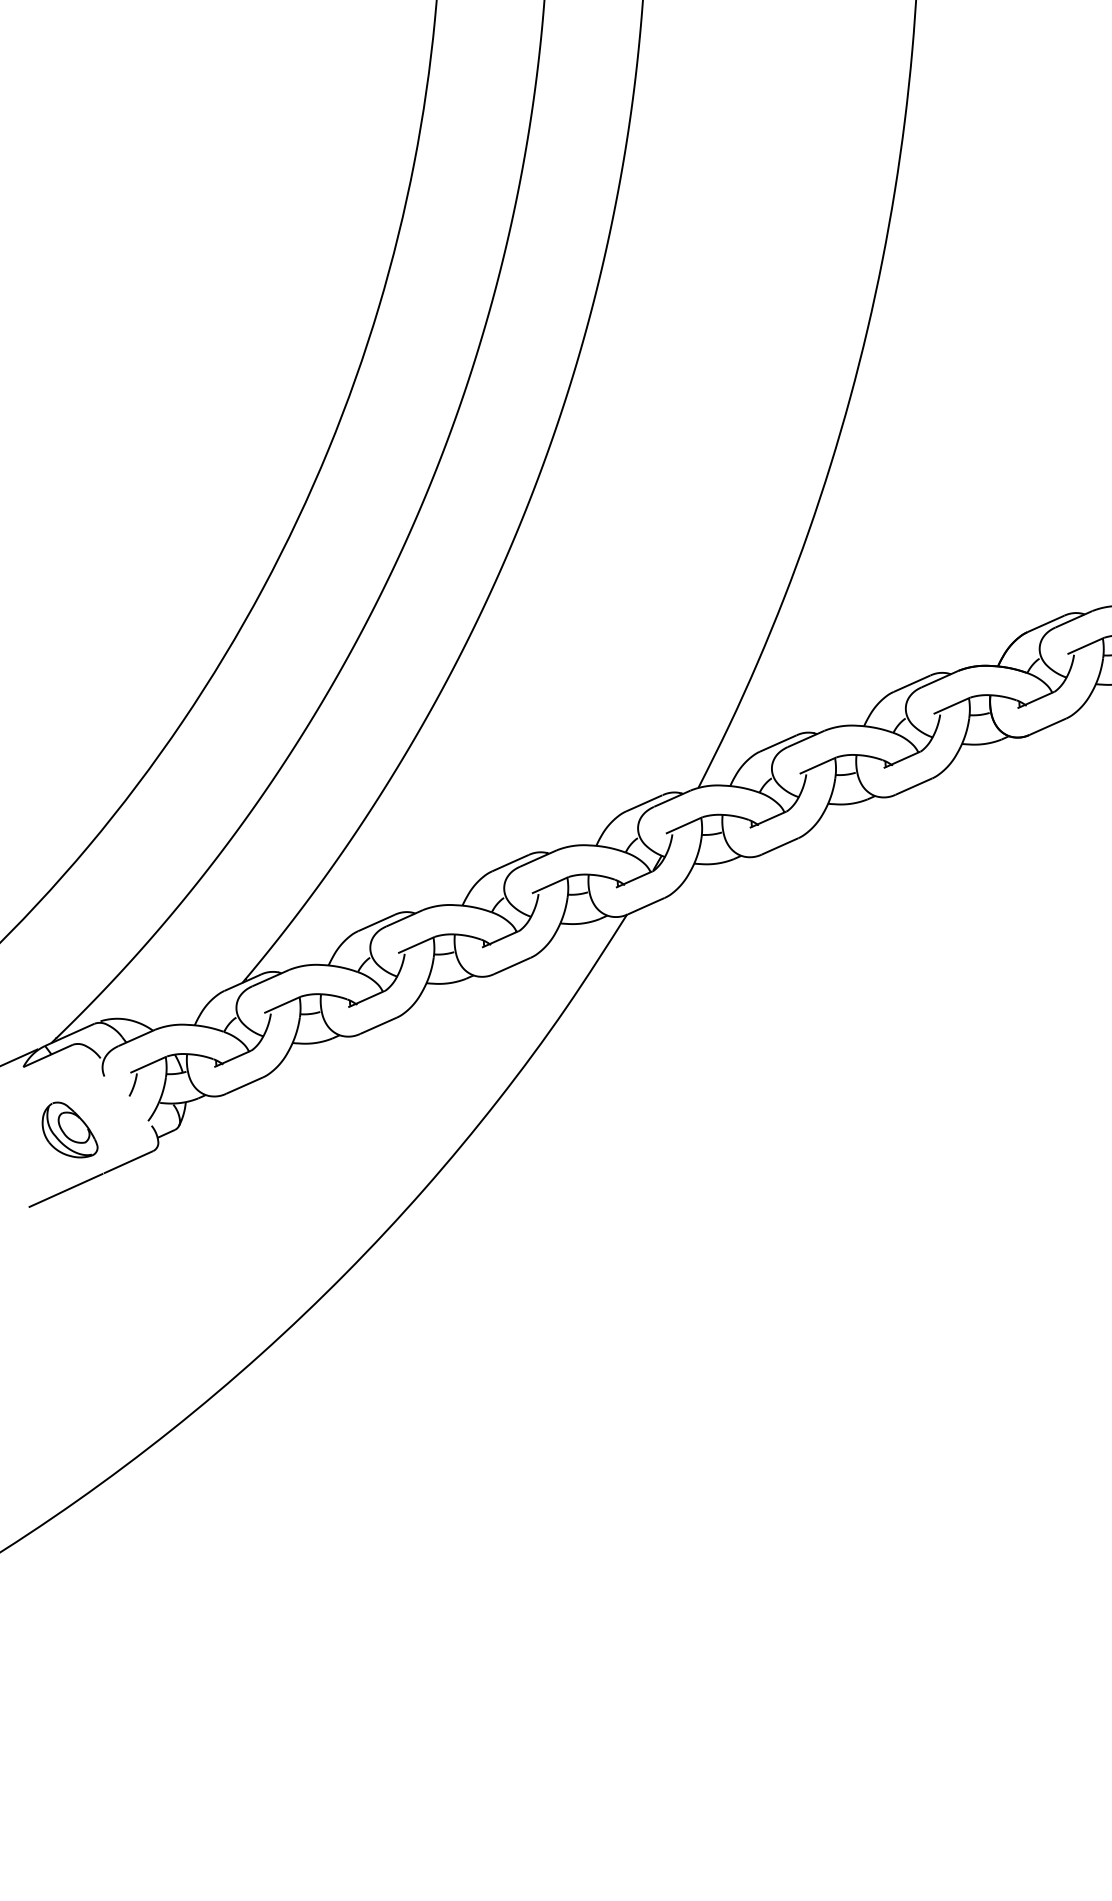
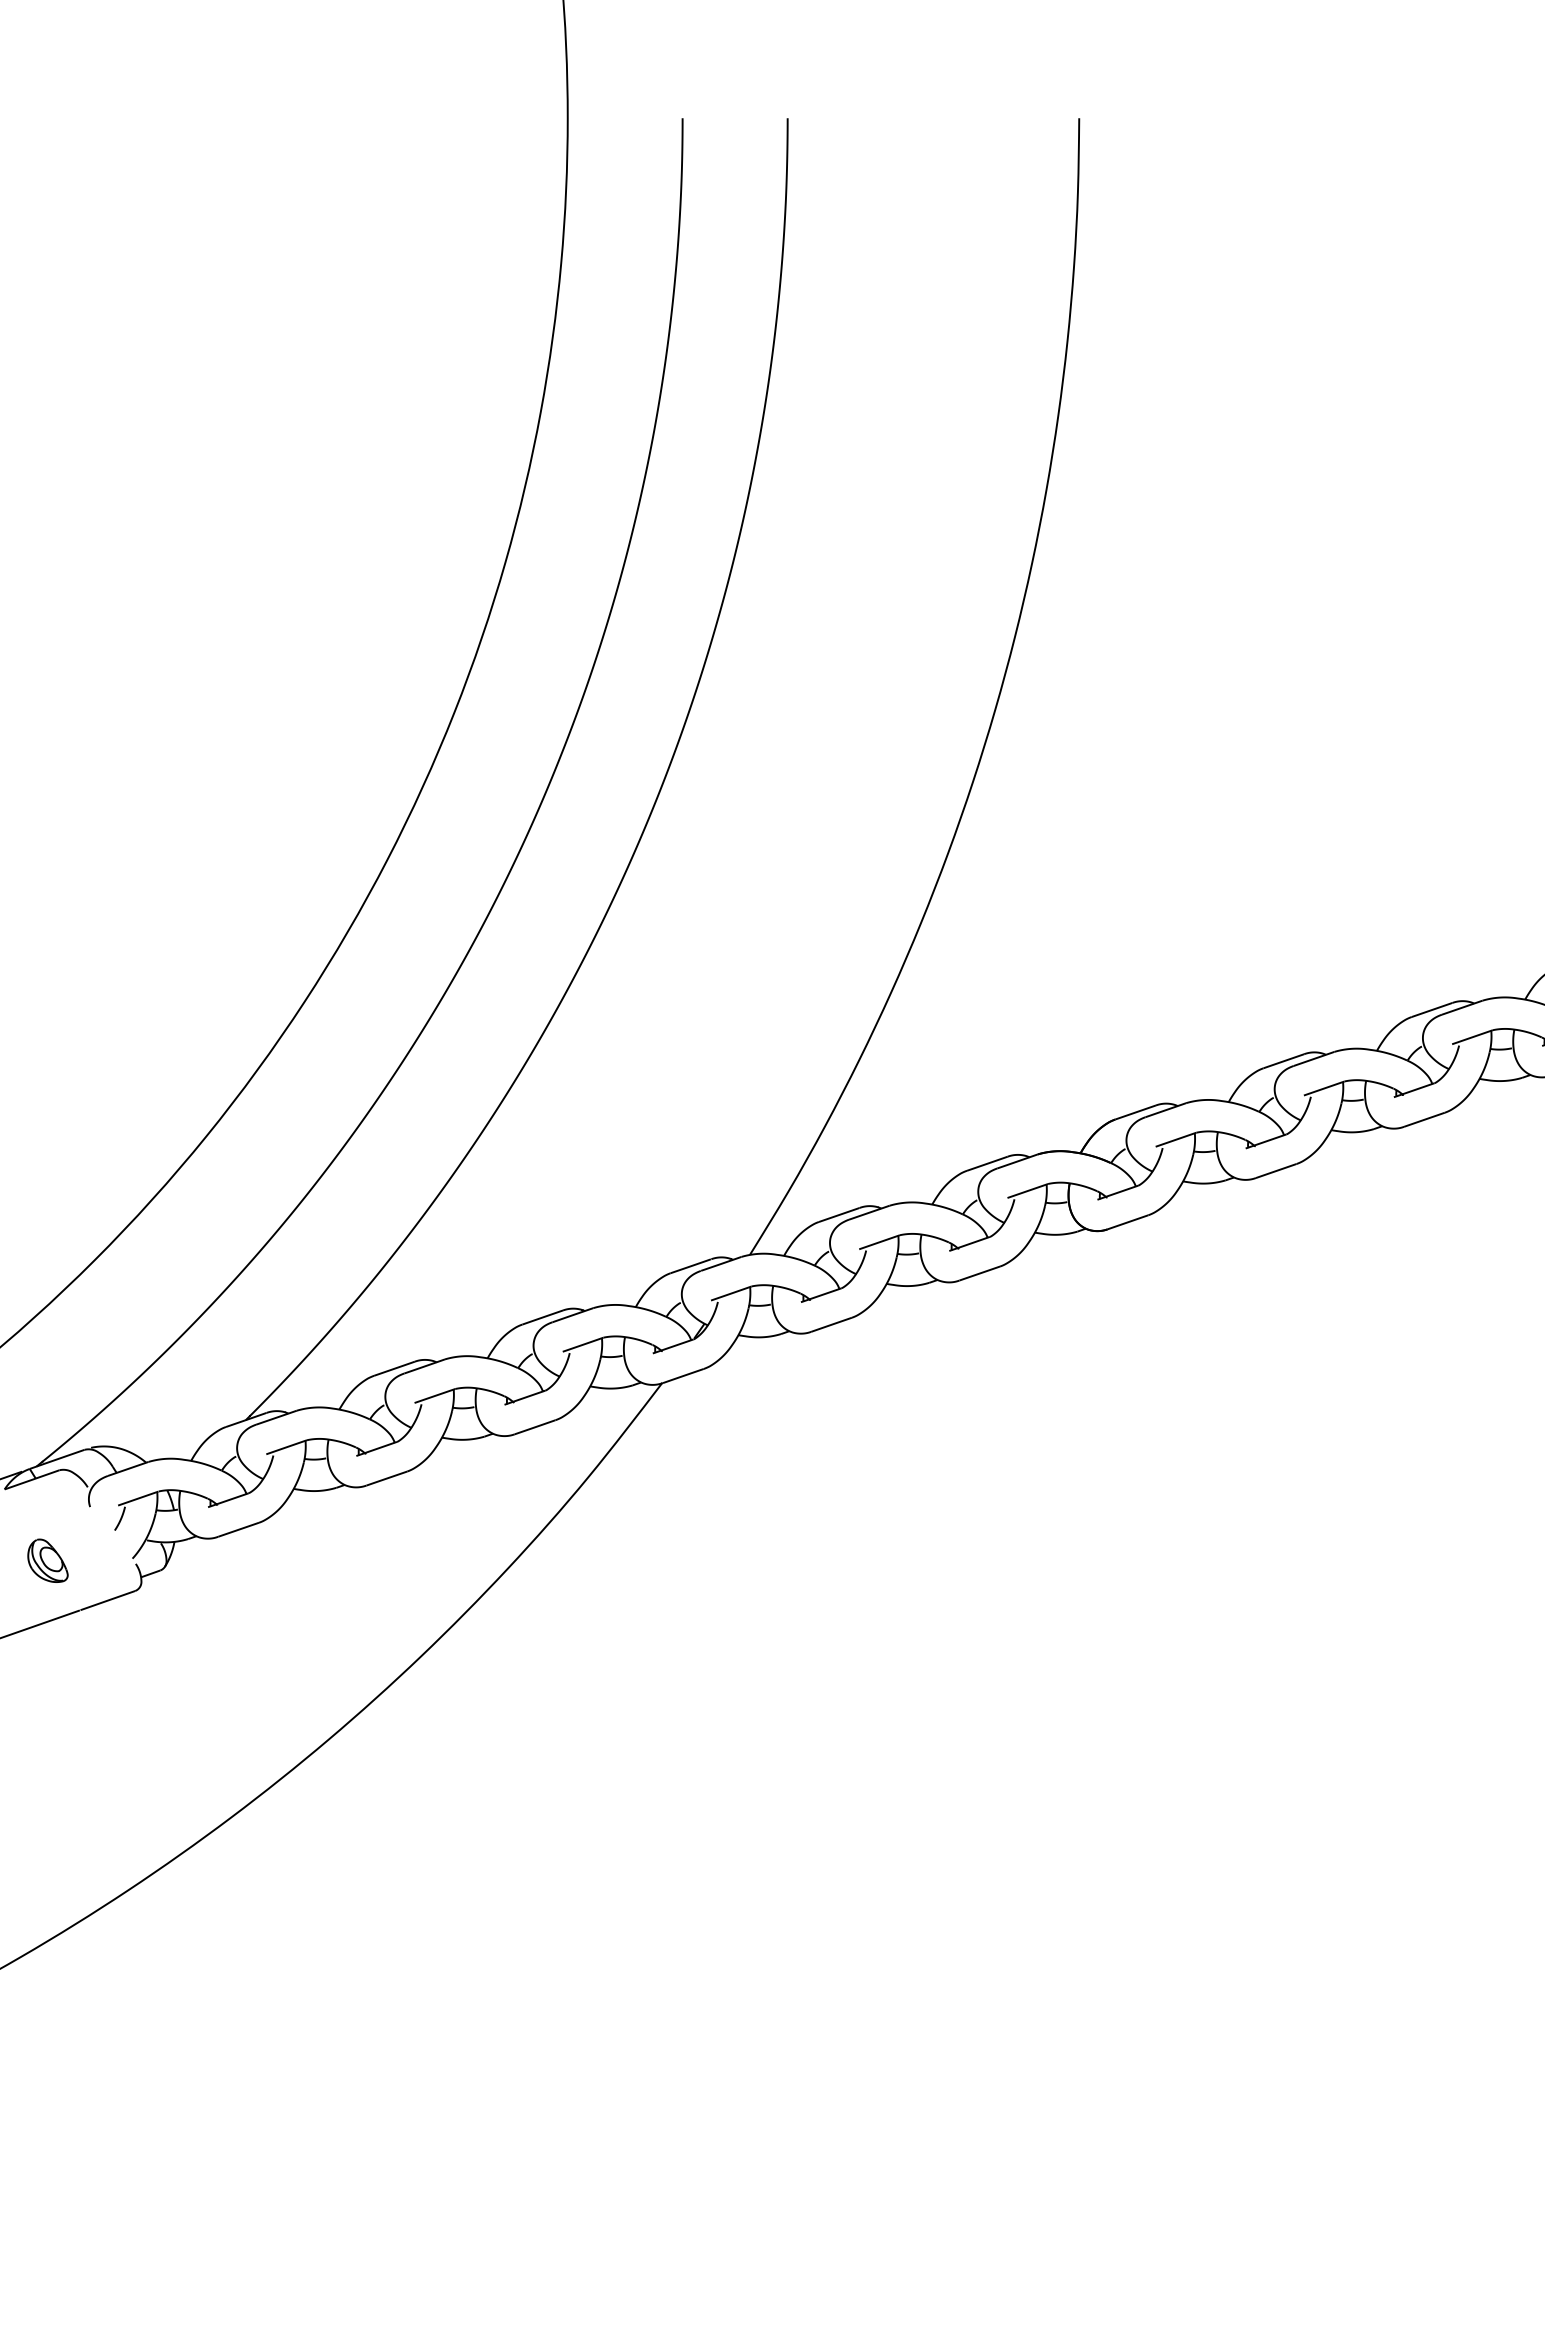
part: (69, 1129) -> (47, 1560), size x0.7

